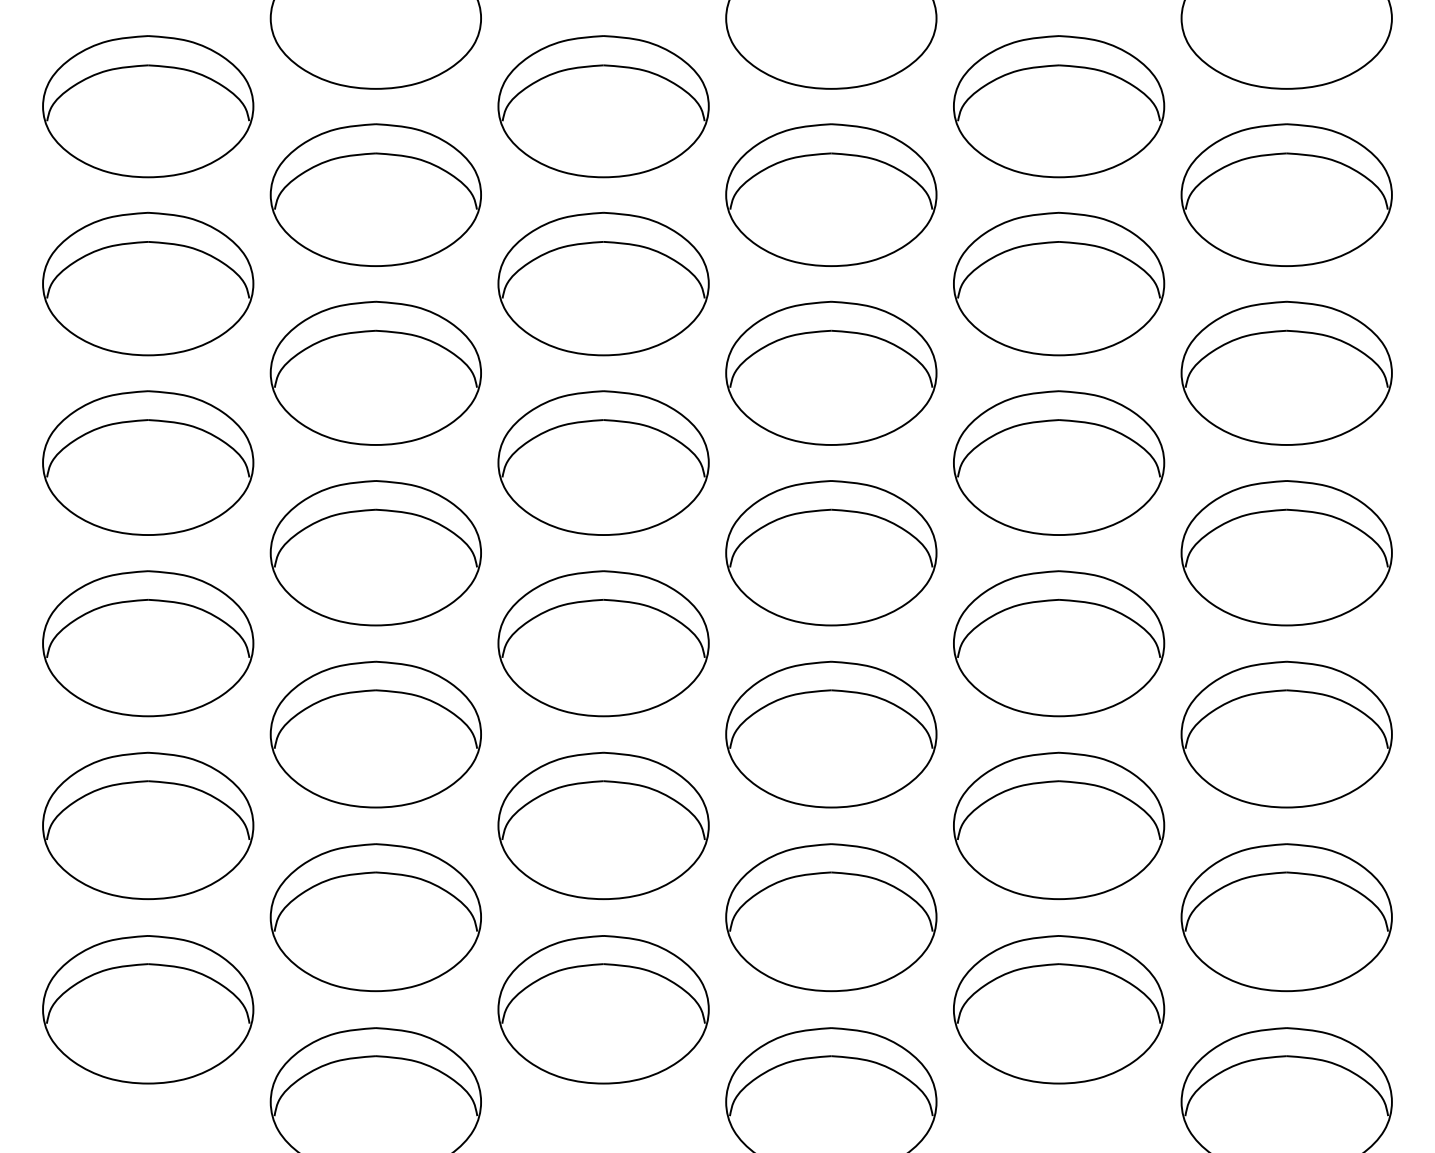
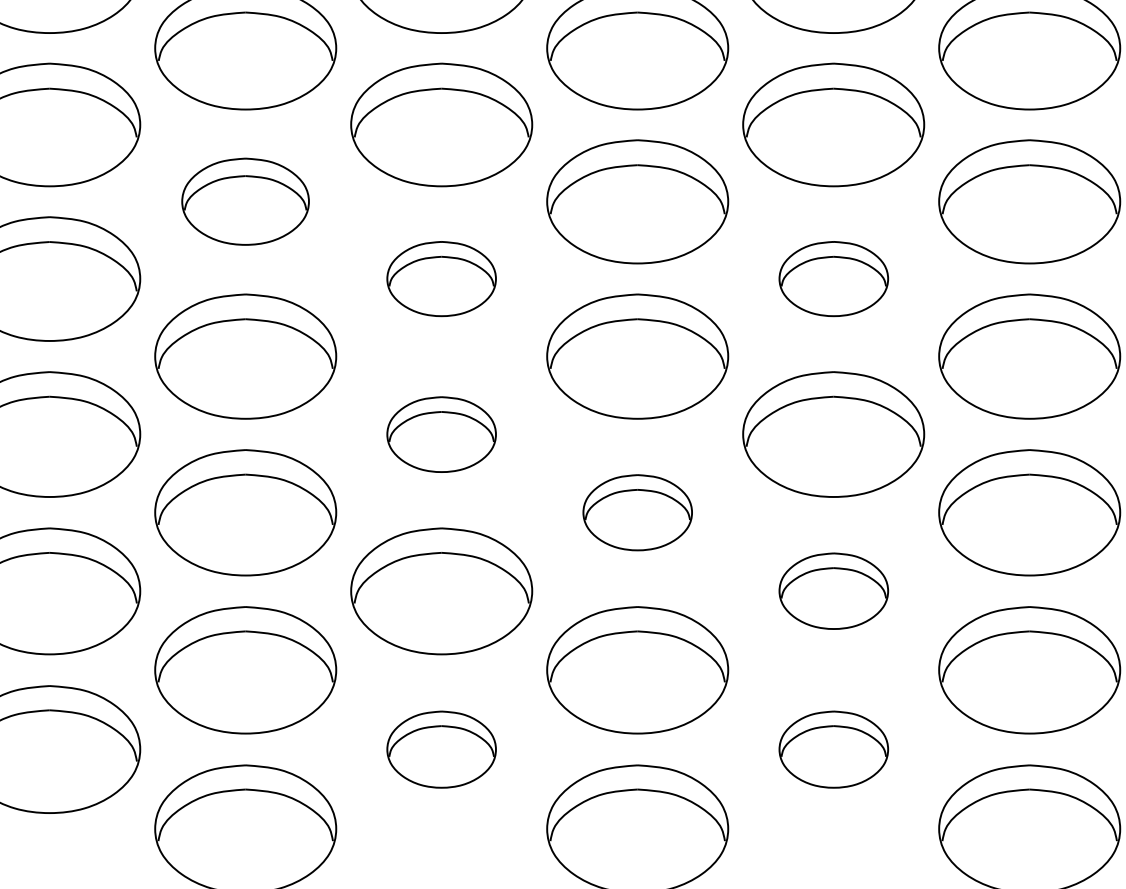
part: (375, 372) -> (245, 201), size x0.7
part: (603, 462) -> (441, 278), size x0.6
part: (1059, 462) -> (834, 278), size x0.6
part: (603, 643) -> (441, 434), size x0.6
part: (831, 734) -> (637, 512), size x0.6
part: (1059, 825) -> (834, 590), size x0.6
part: (603, 1009) -> (441, 749), size x0.6
part: (1059, 1009) -> (834, 749), size x0.6

